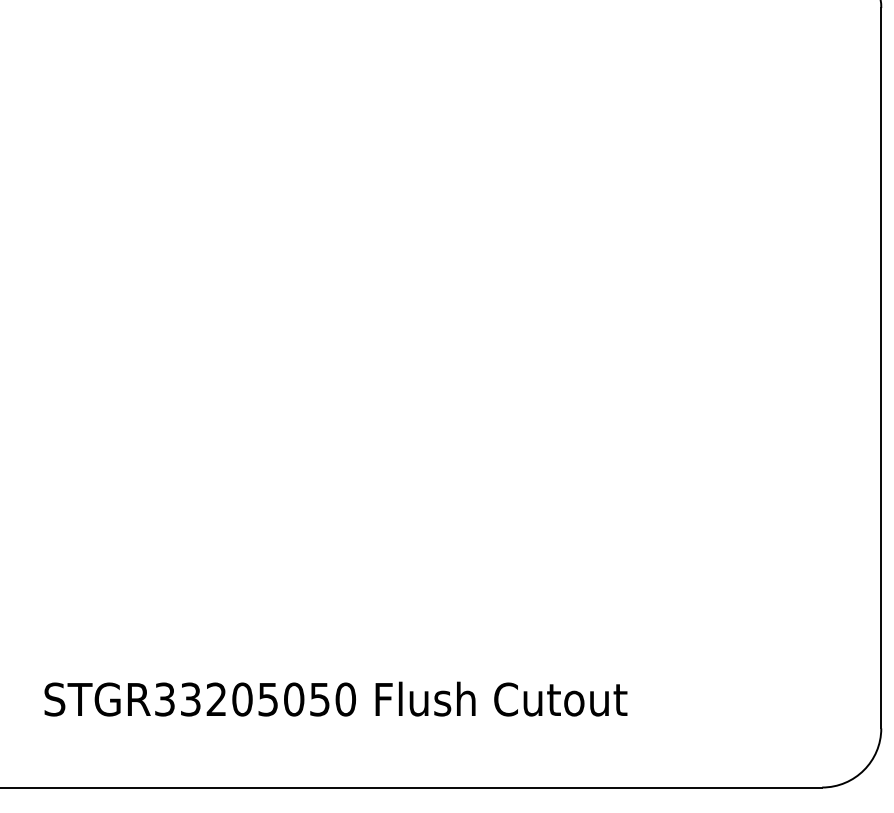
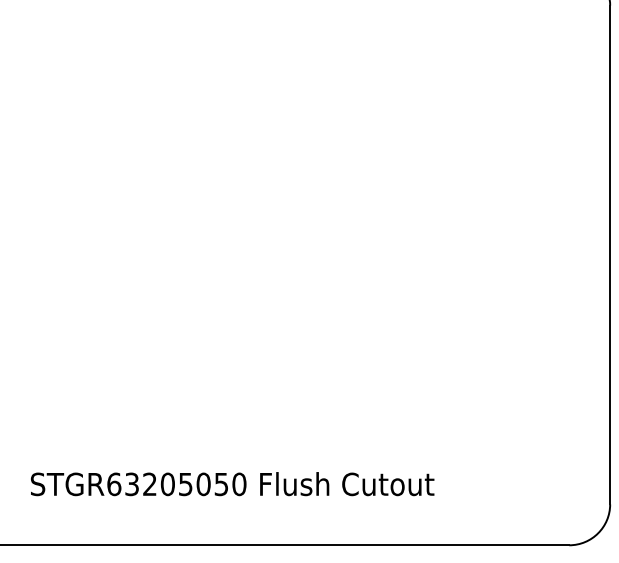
text: (165, 699) -> (114, 484), STGR33205050 -> STGR63205050

